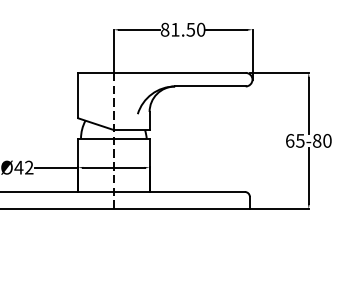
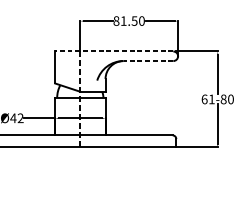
line: (161, 72) -> (113, 51), solid -> dashed
line: (209, 86) -> (147, 61), solid -> dashed
text: (300, 140) -> (211, 99), 65-80 -> 61-80

